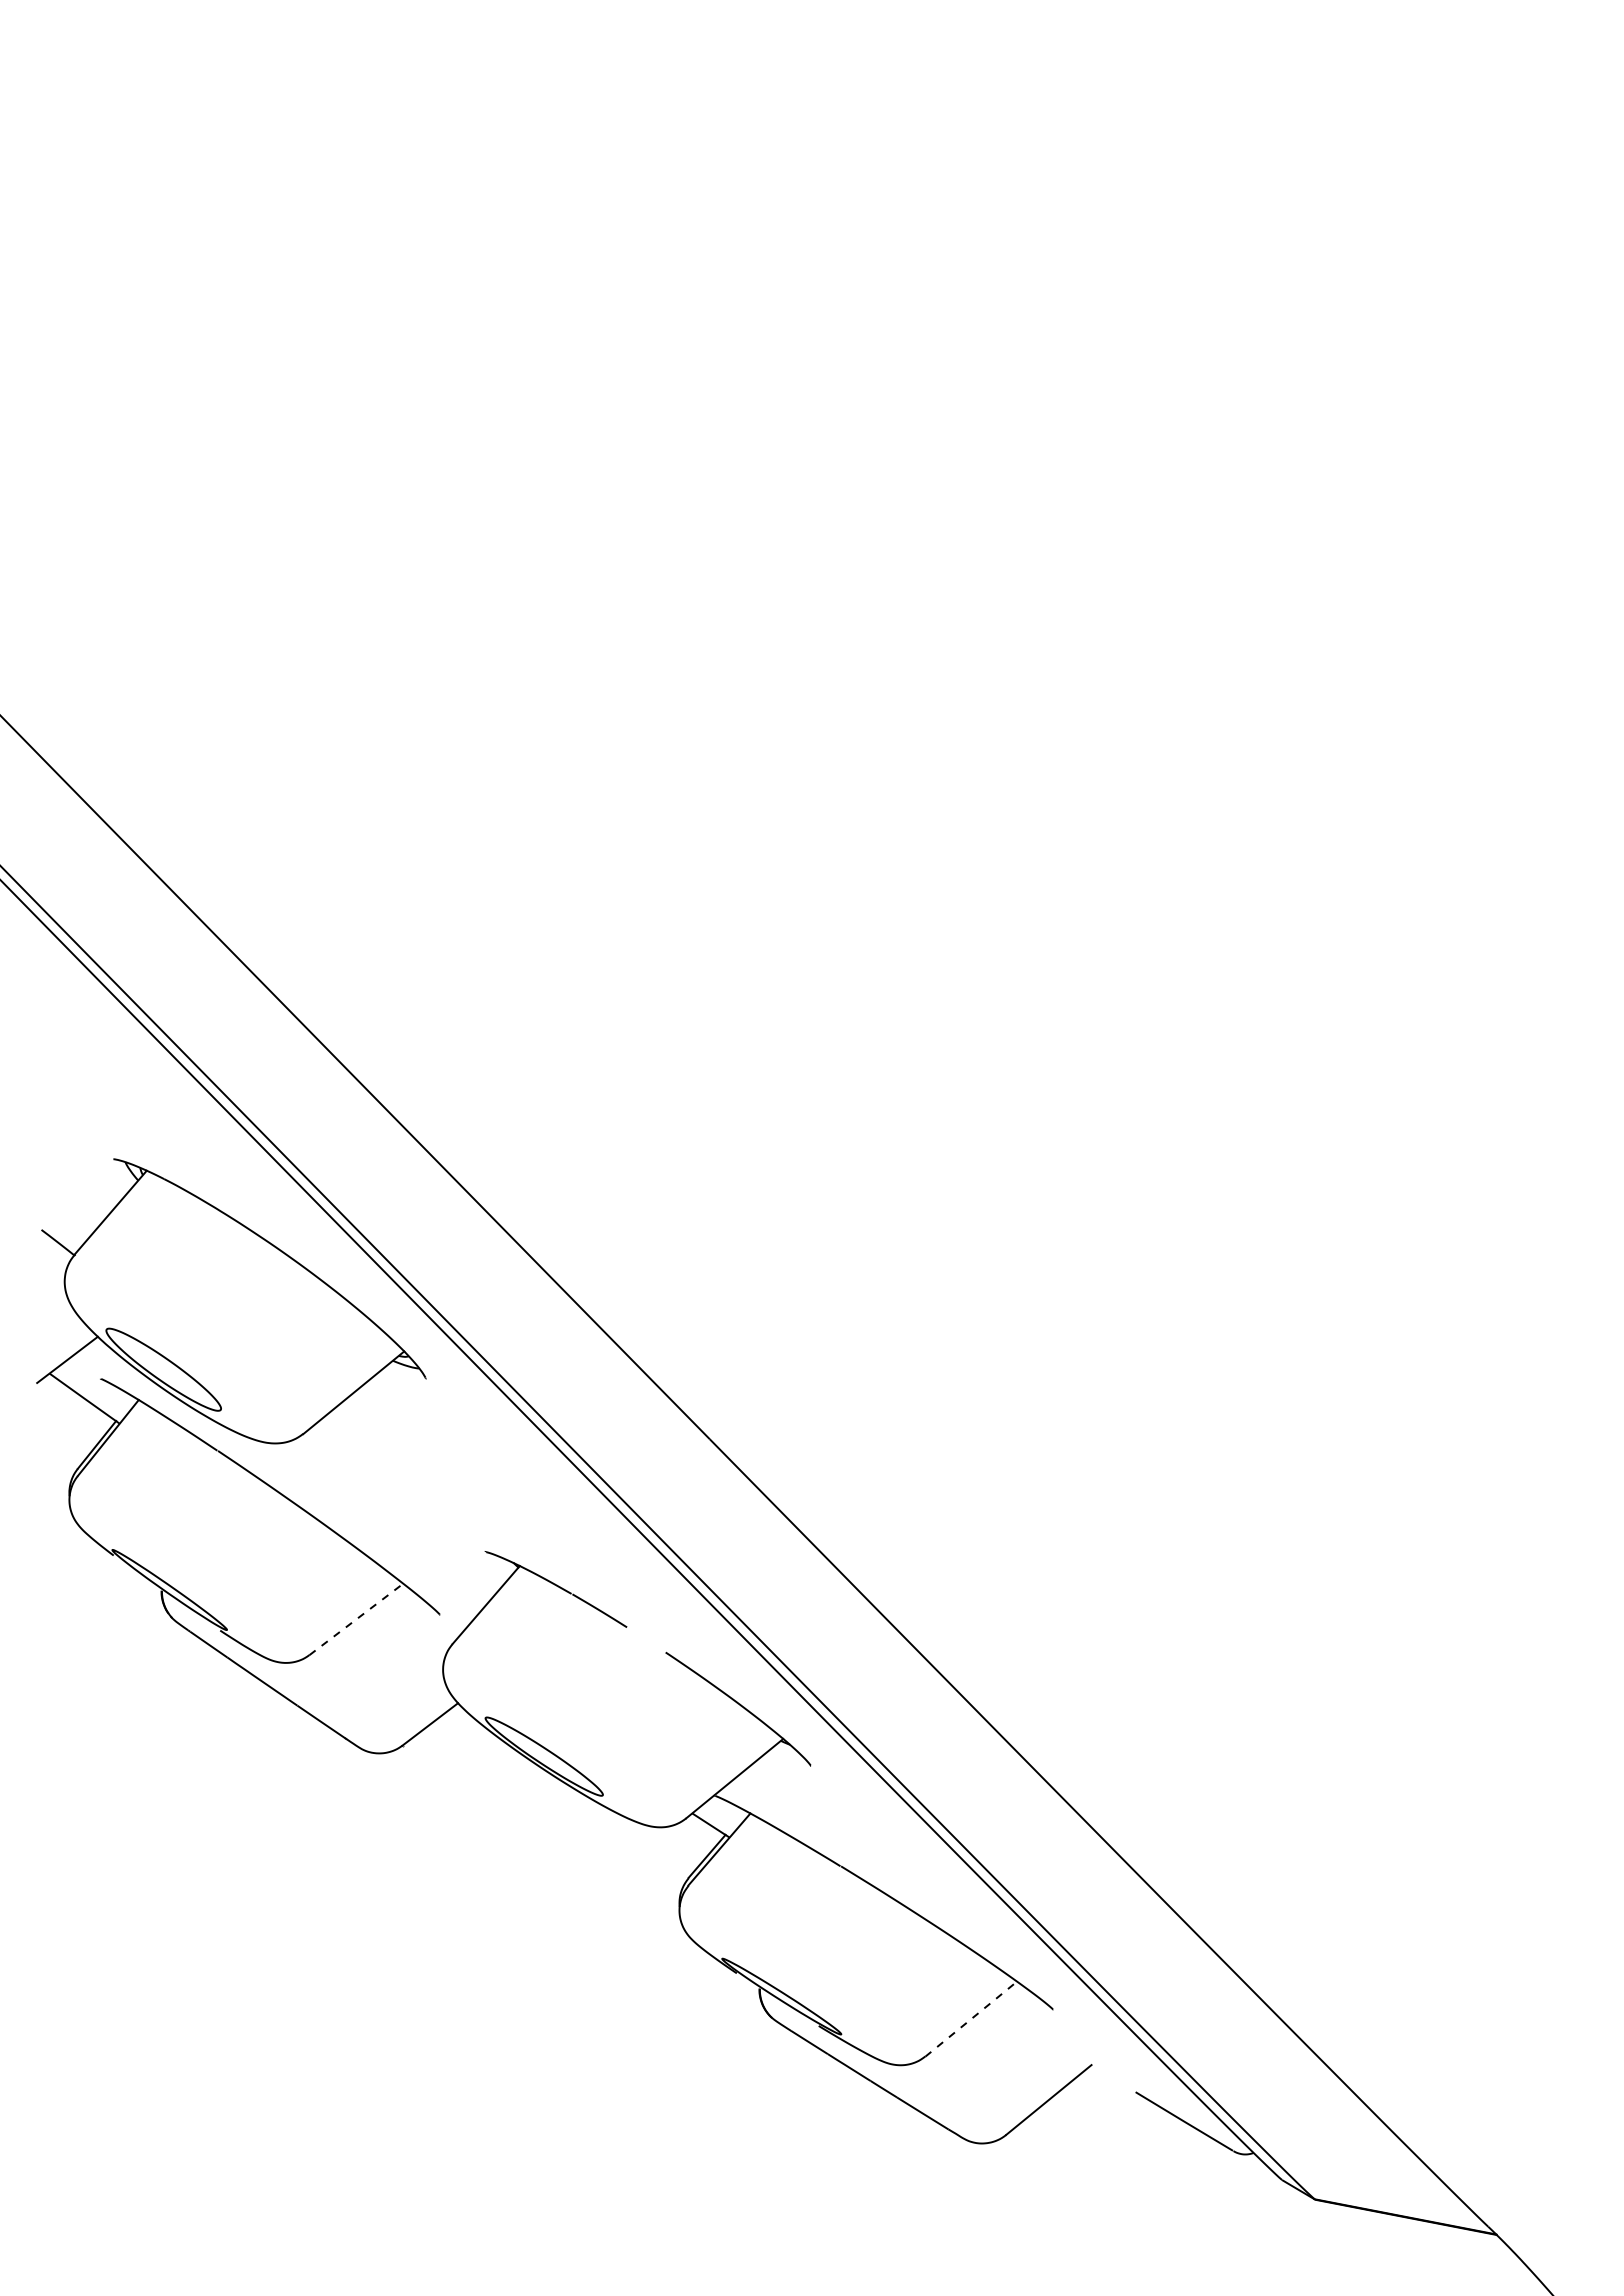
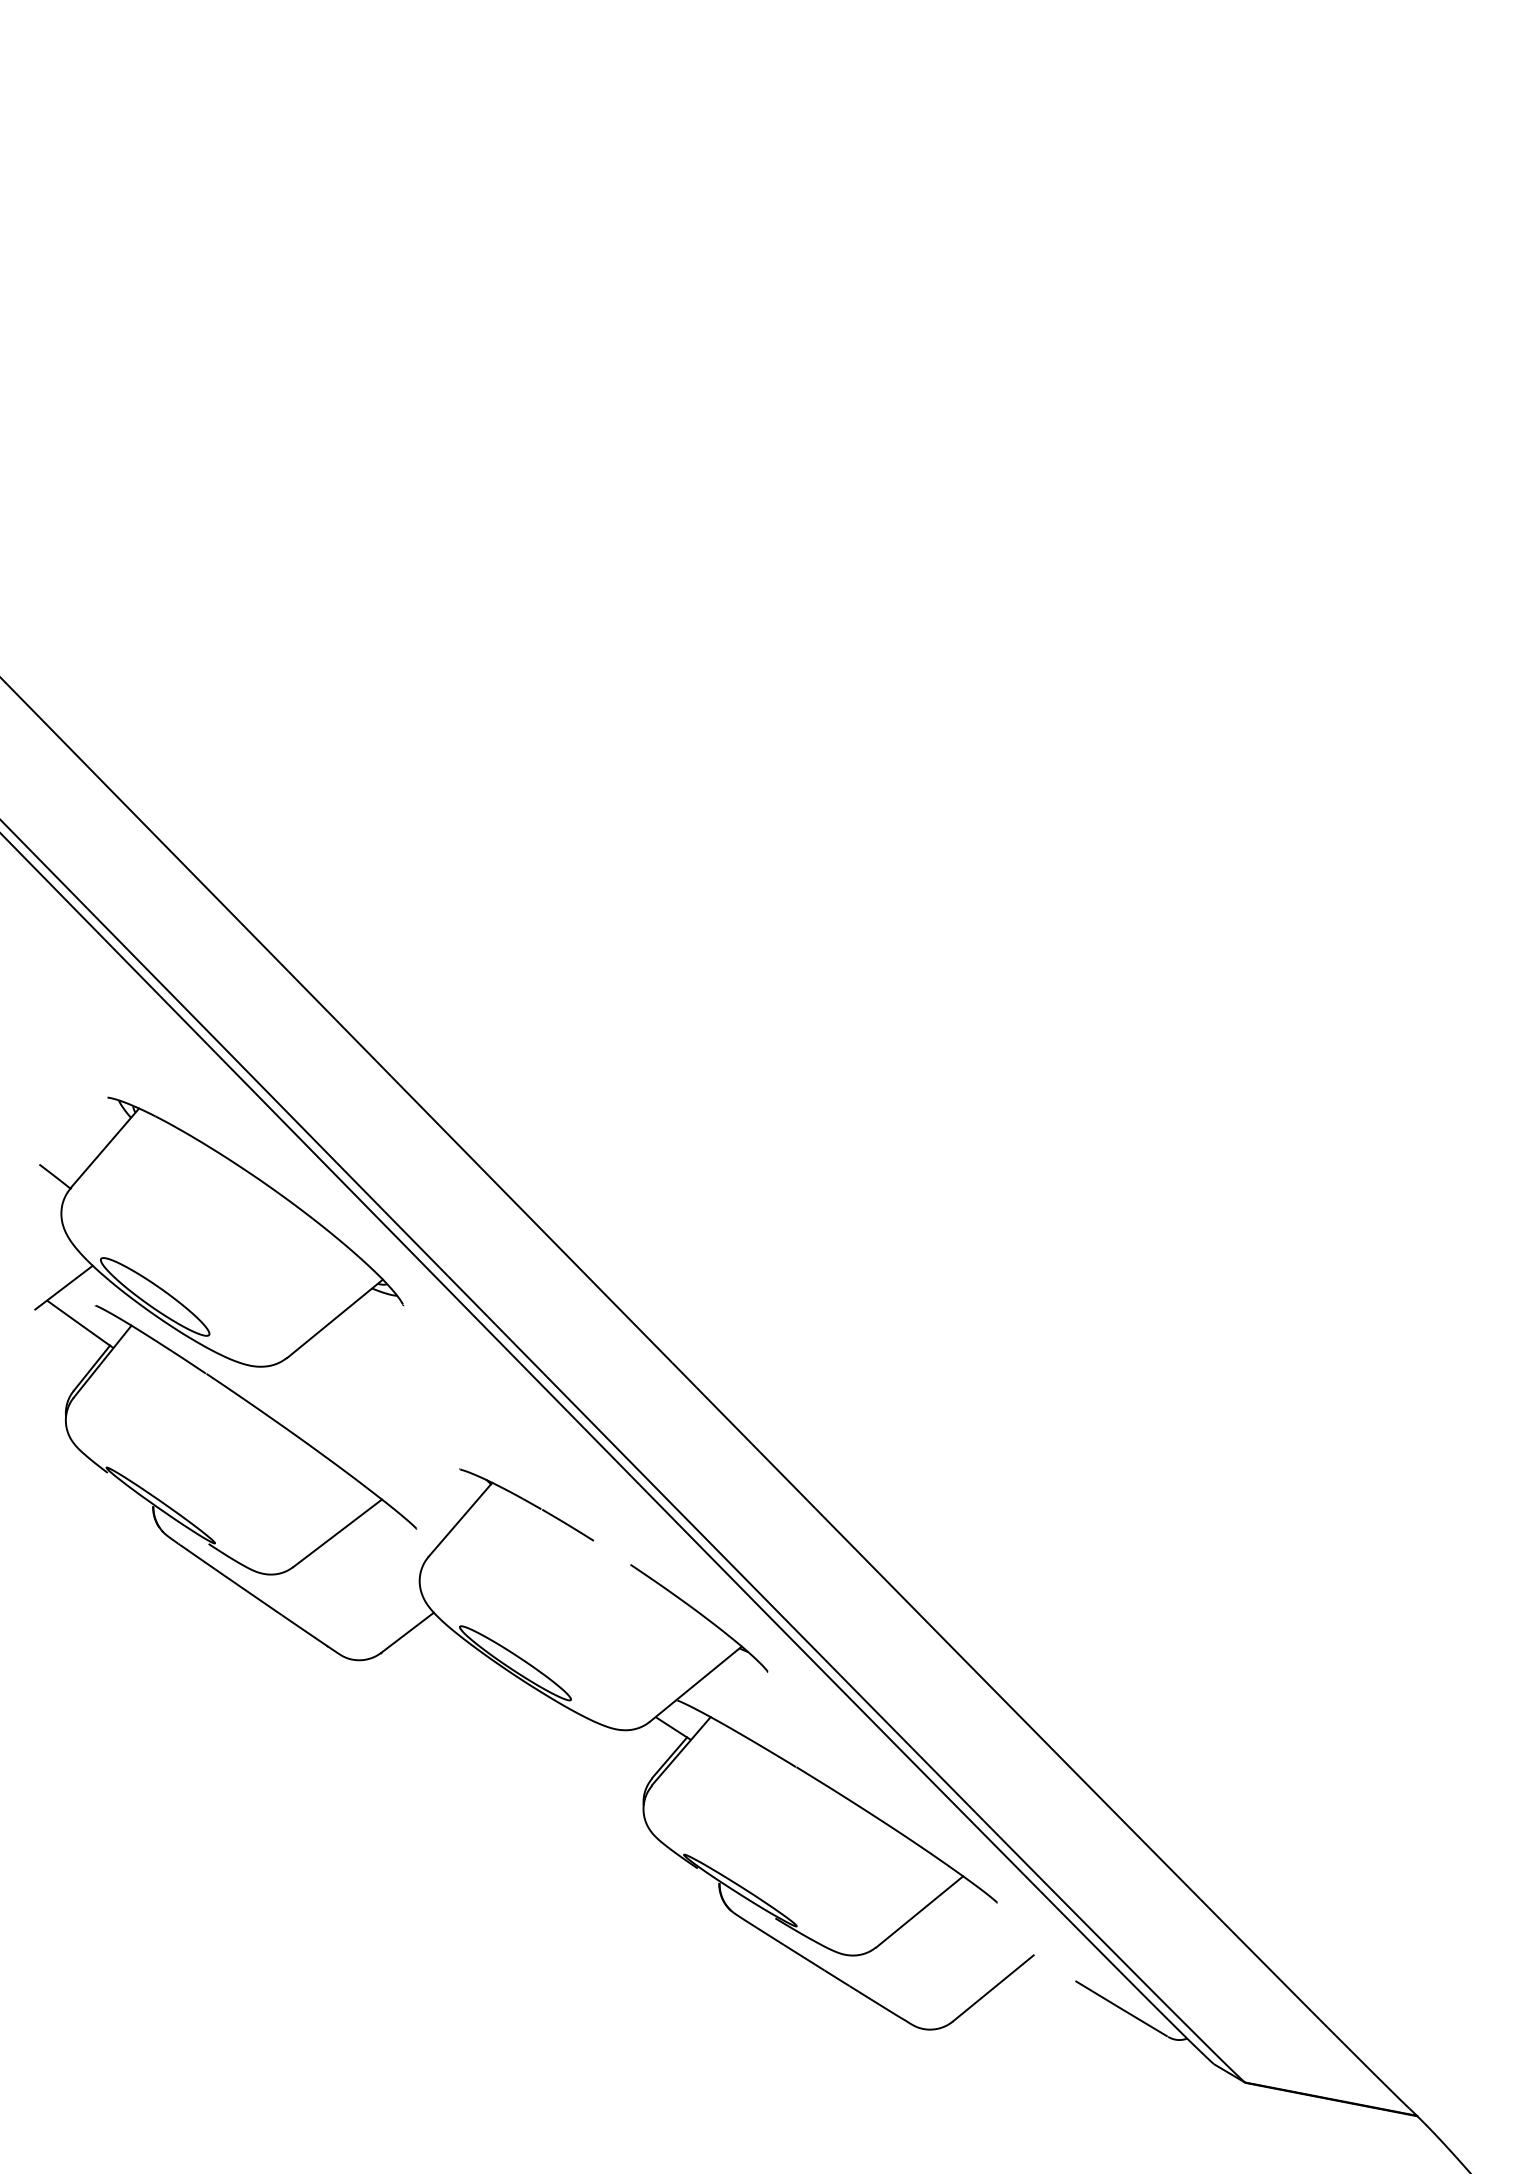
line: (356, 1619) -> (337, 1533), dashed -> solid
line: (971, 2018) -> (920, 1911), dashed -> solid

